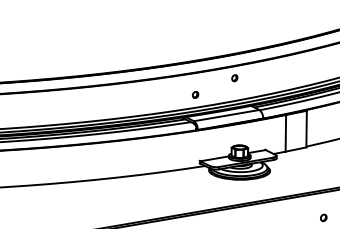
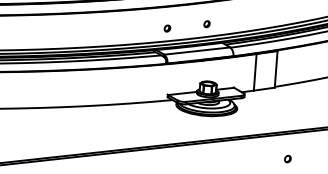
part: (234, 78) -> (206, 24), moved

